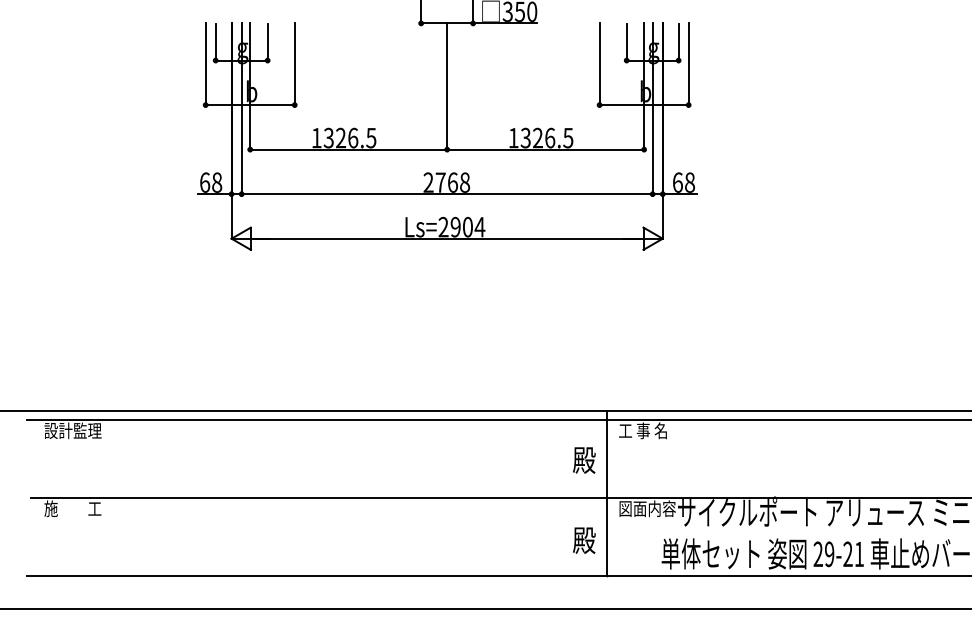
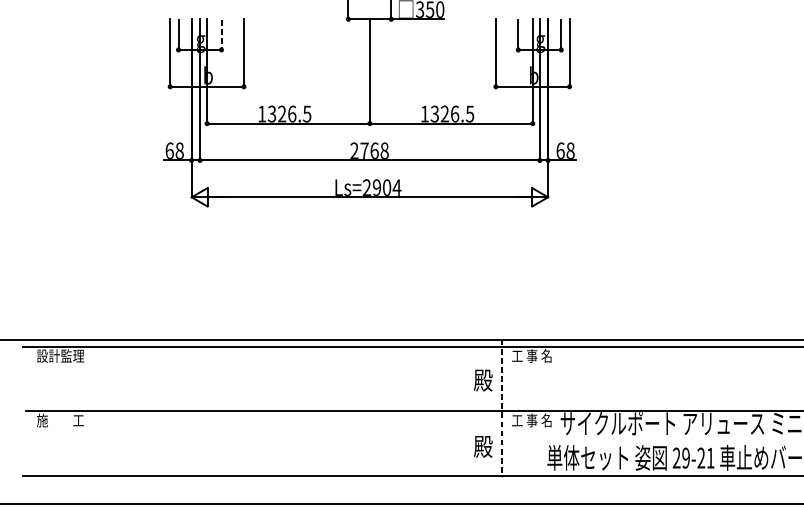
line: (267, 42) -> (221, 35), solid -> dashed
line: (606, 493) -> (501, 407), solid -> dashed
text: (647, 508) -> (535, 420), 図面内容 -> 工 事 名

